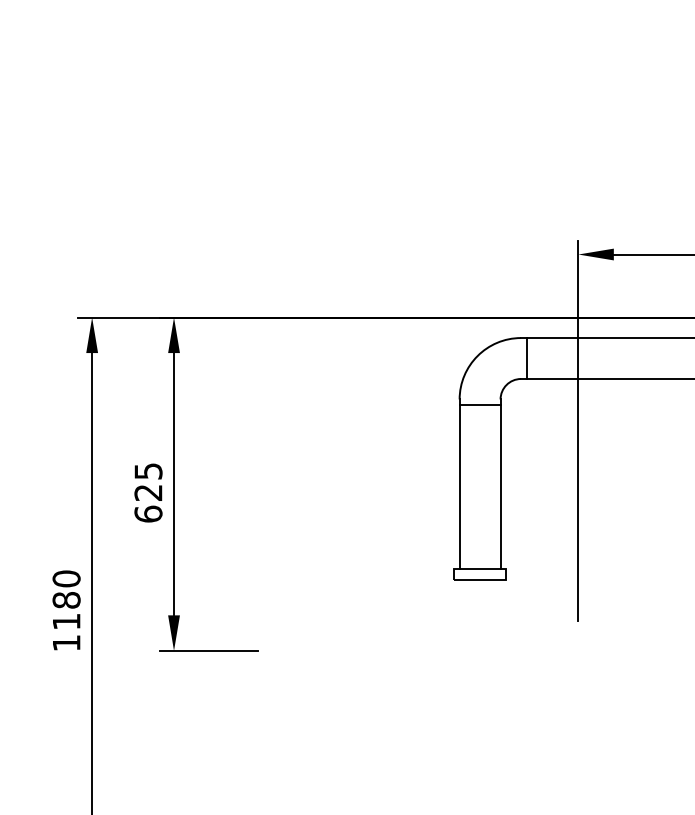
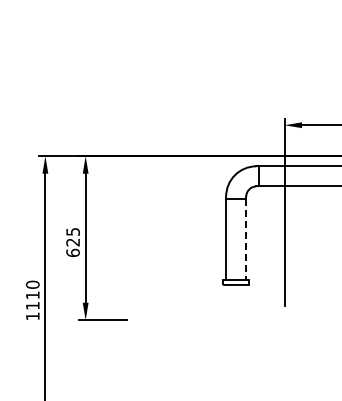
line: (500, 486) -> (246, 239), solid -> dashed
text: (65, 600) -> (32, 295), 1180 -> 1110

